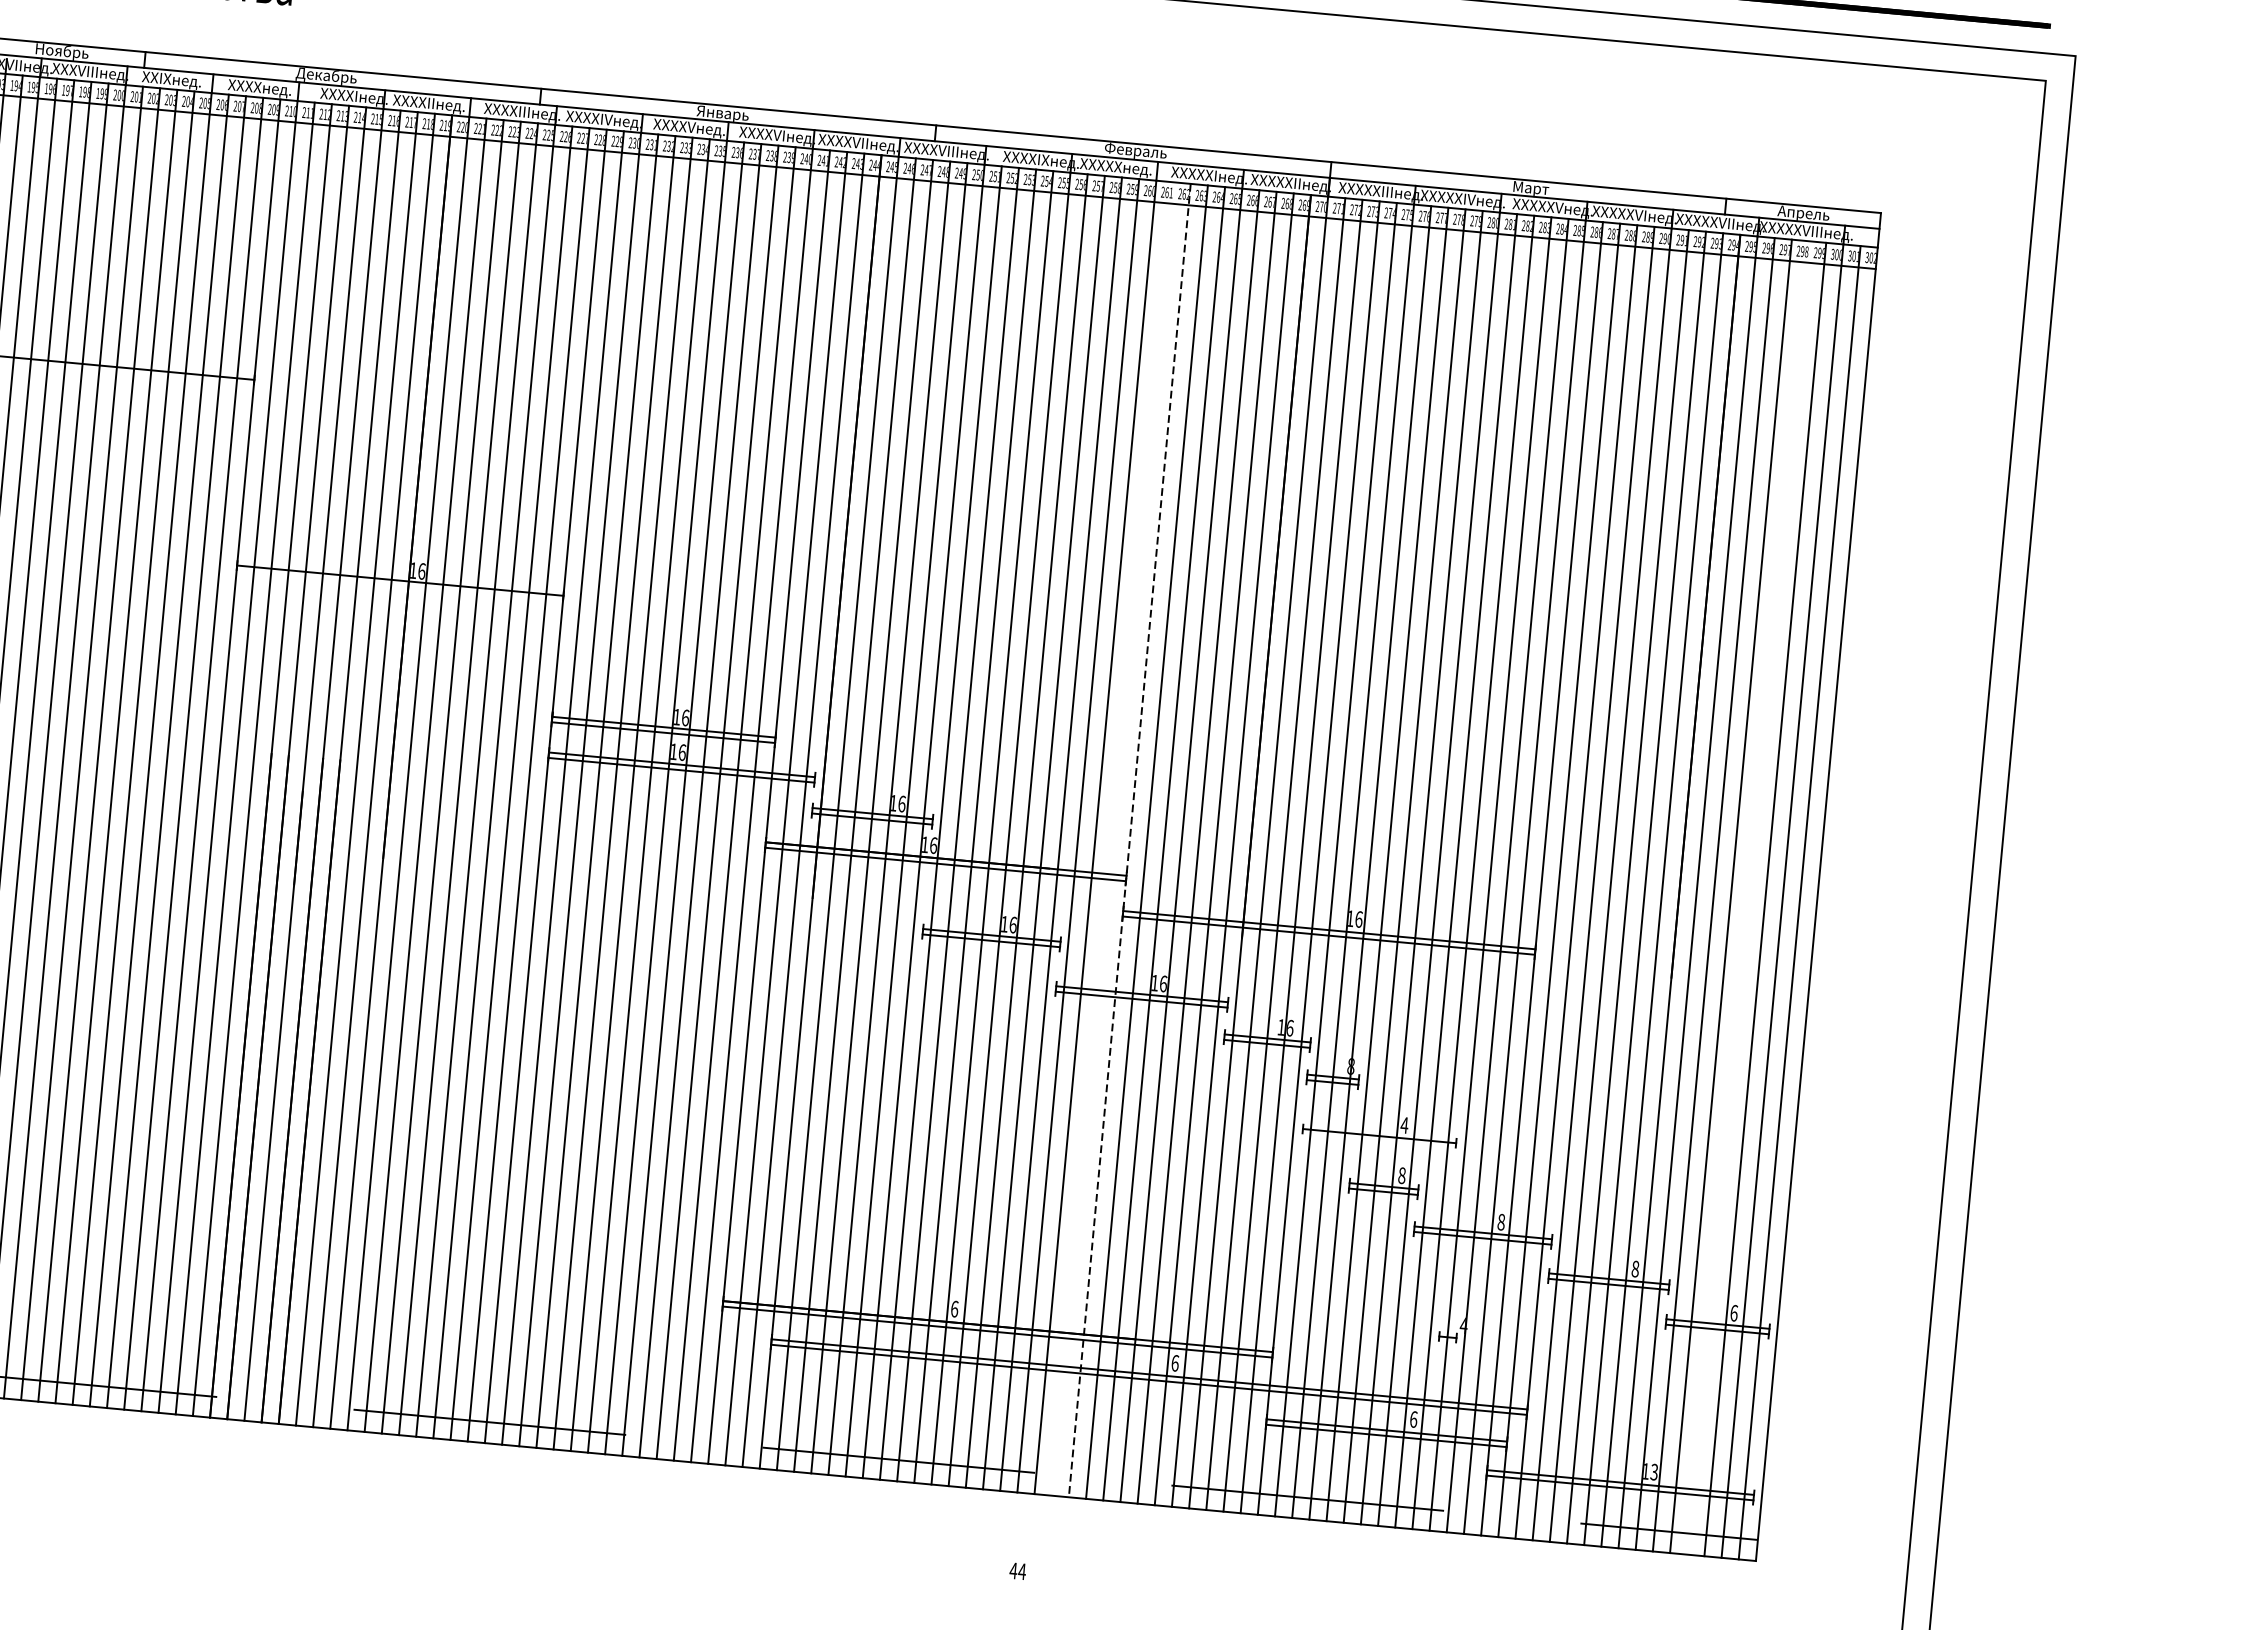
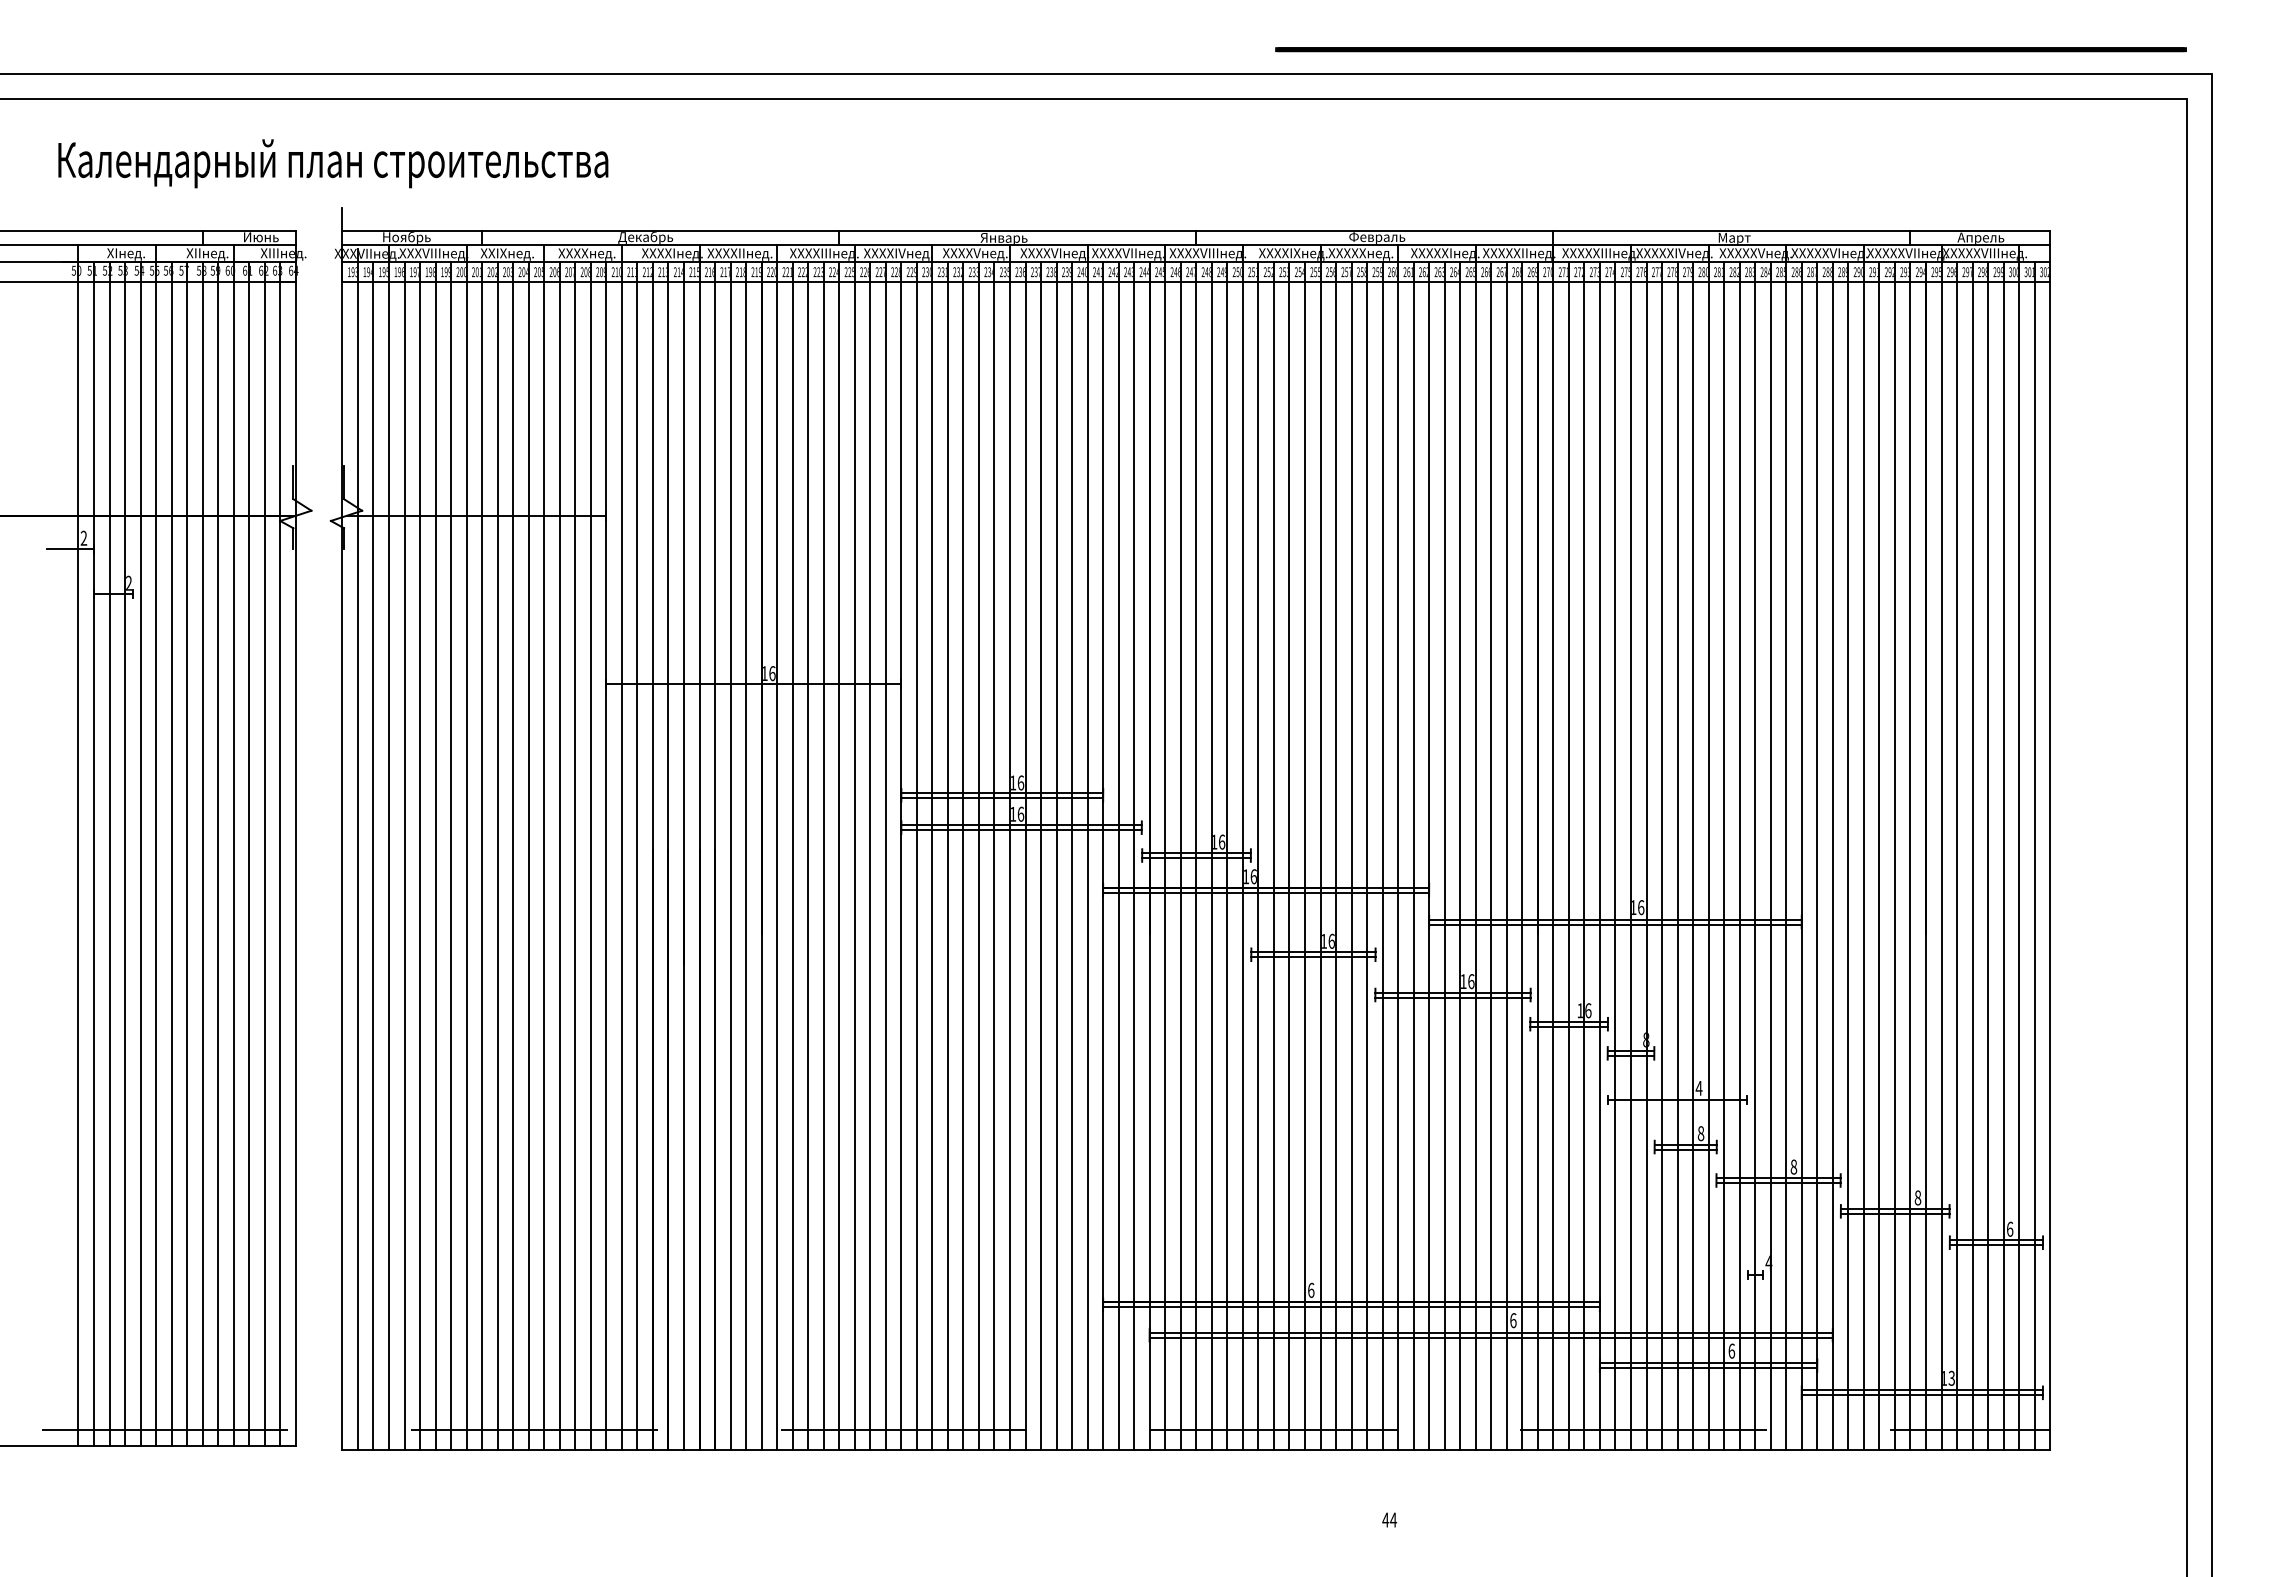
line: (1112, 838) -> (1413, 855), added
line: (1130, 840) -> (1429, 855), dashed -> solid
line: (1748, 897) -> (1988, 855), added

